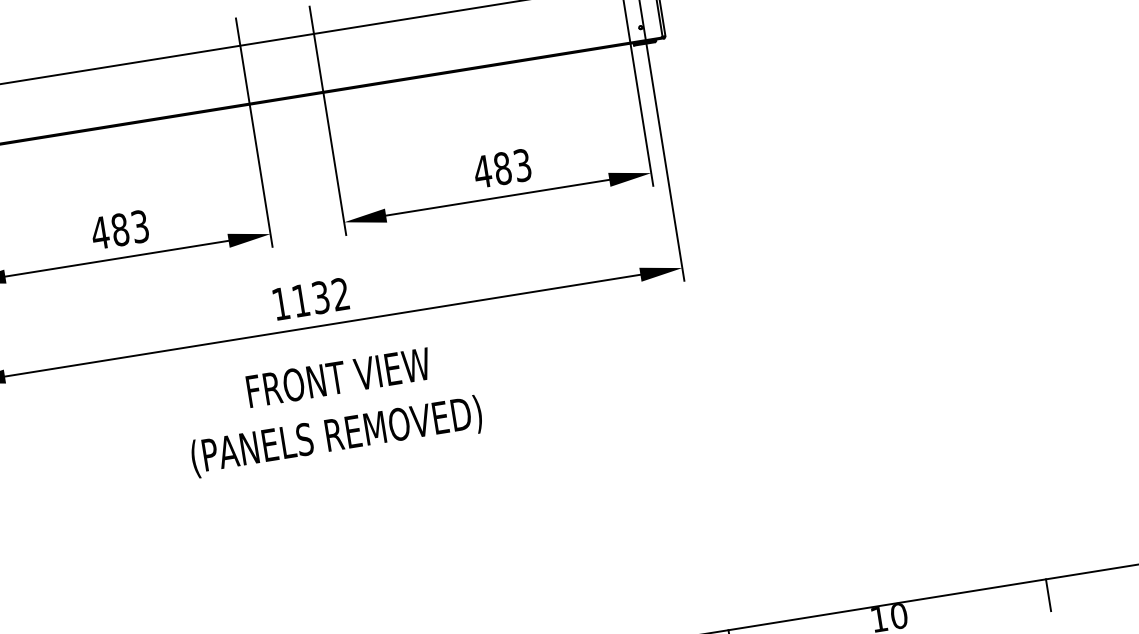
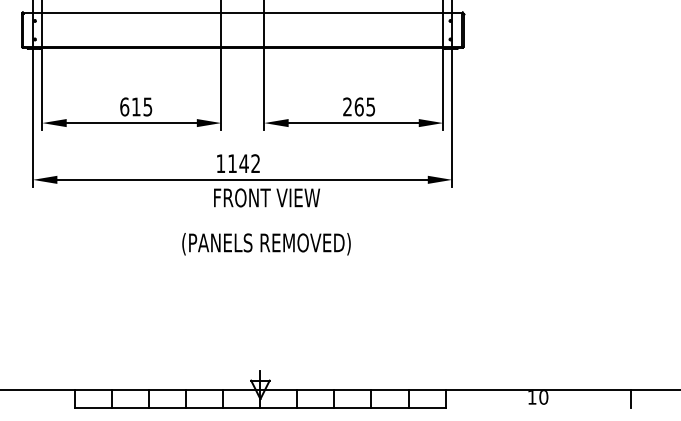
text: (501, 167) -> (358, 106), 483 -> 265
text: (118, 229) -> (135, 106), 483 -> 615
text: (319, 297) -> (243, 163), 1132 -> 1142
text: (337, 377) -> (266, 197), moved
text: (336, 437) -> (266, 244), moved

